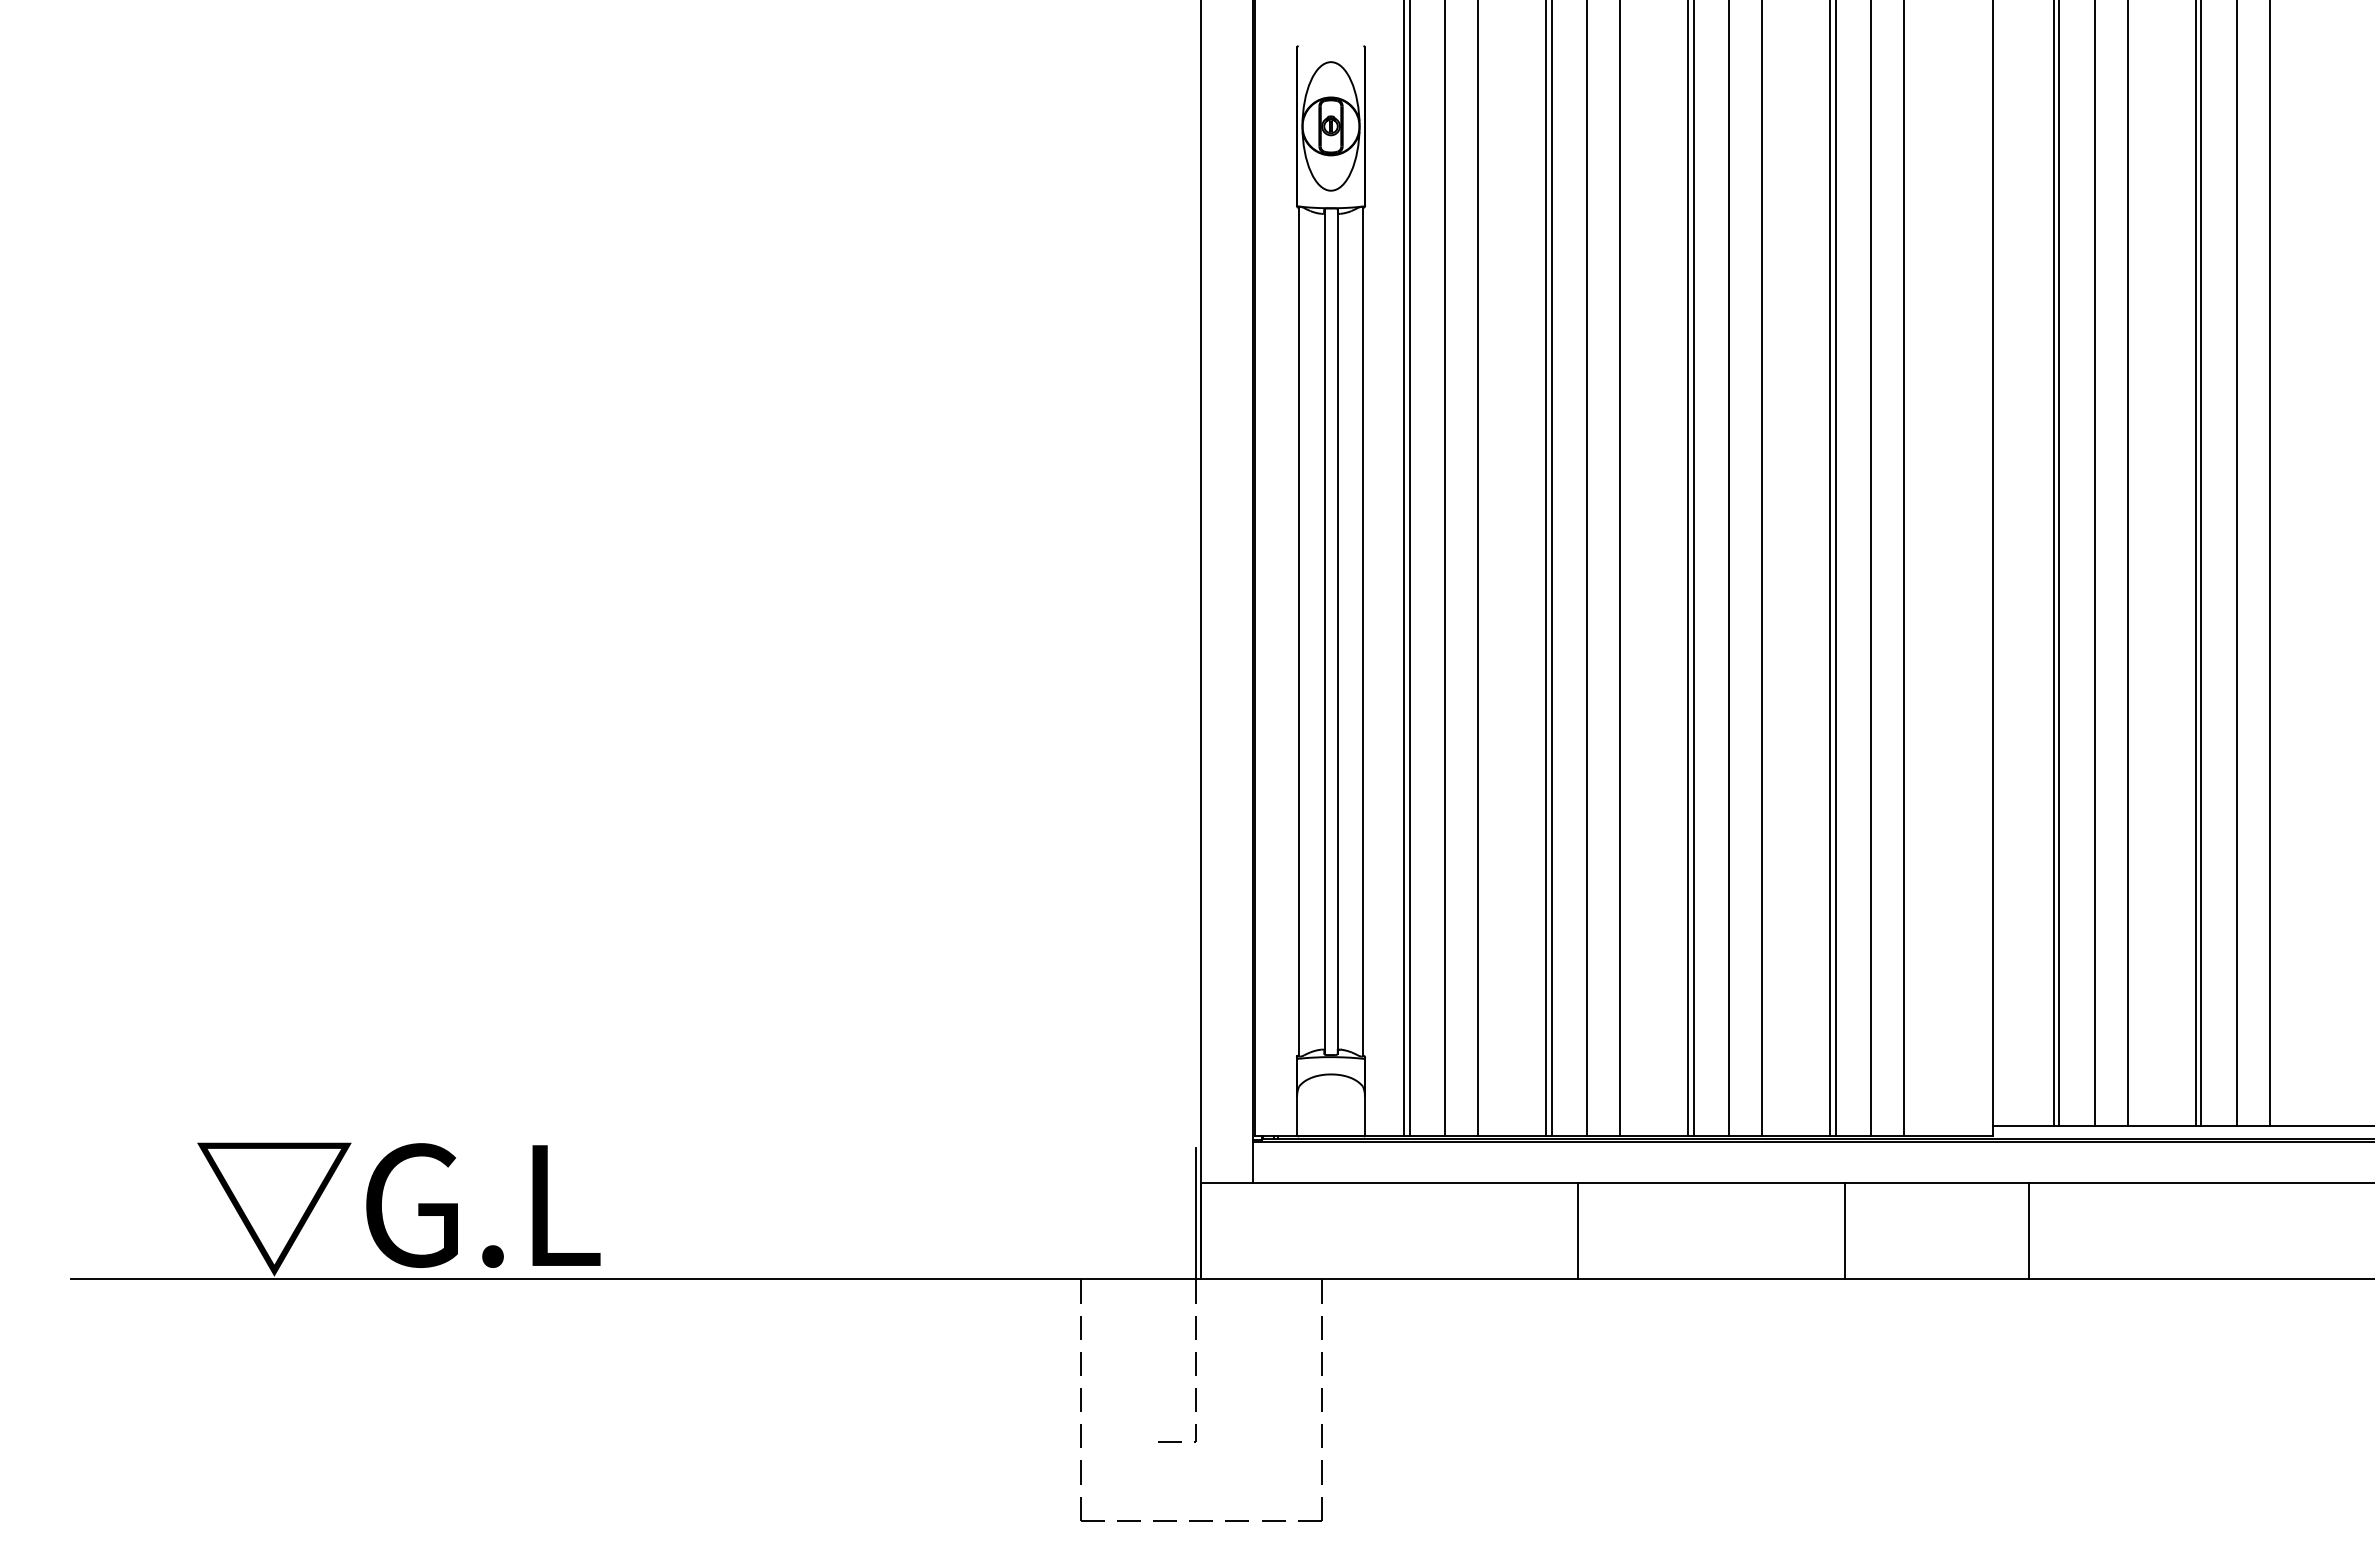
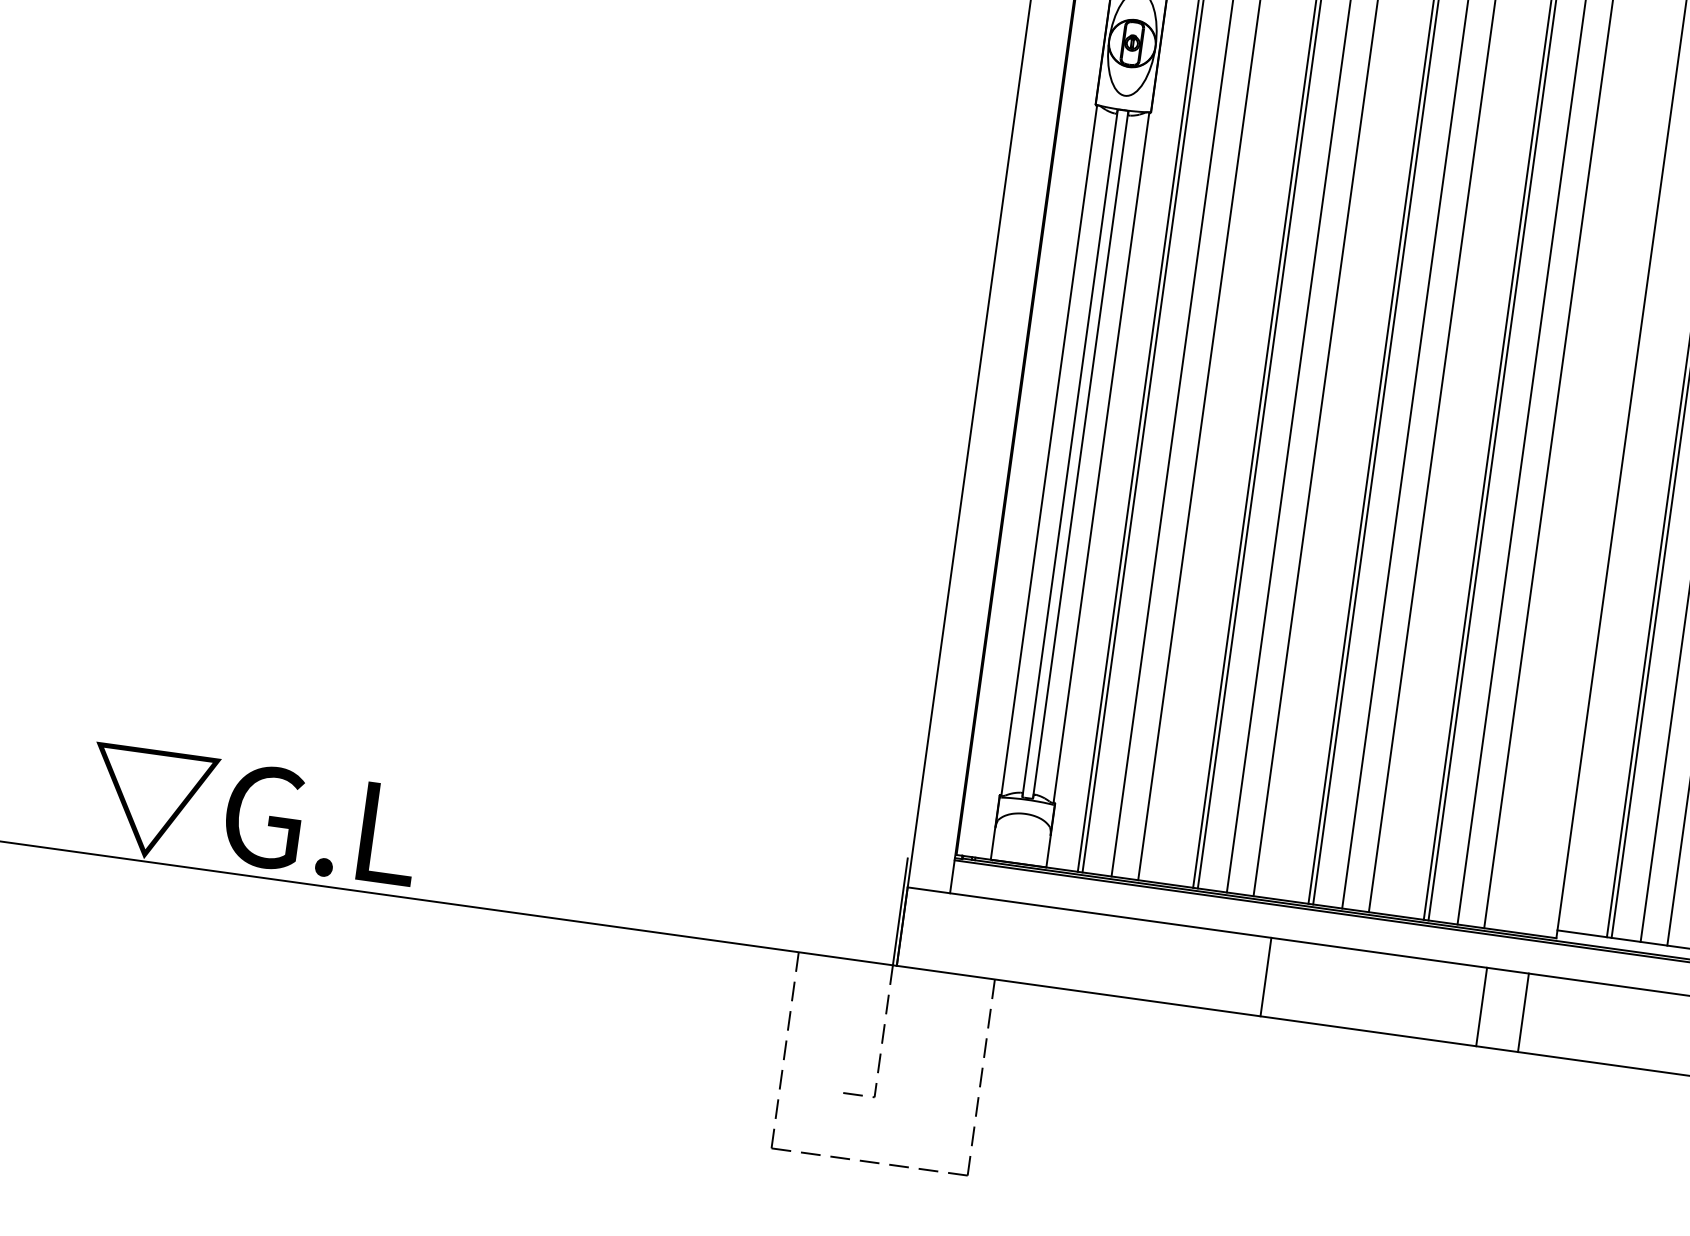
line: (1577, 1230) -> (1265, 976), moved
line: (1845, 1230) -> (1482, 1006), moved
line: (2028, 1230) -> (1523, 1012), moved

